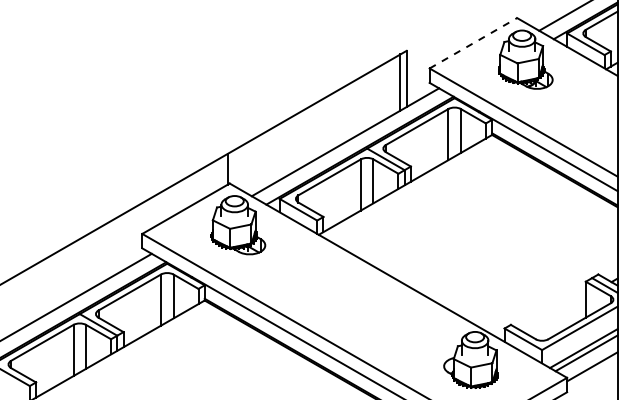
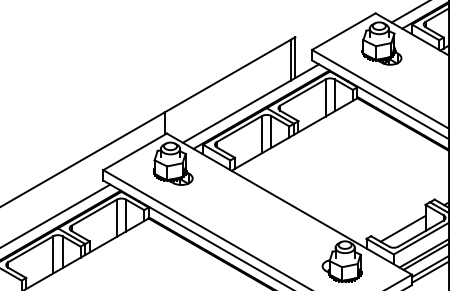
line: (473, 43) -> (343, 31), dashed -> solid
line: (554, 314) -> (402, 228), added
line: (592, 374) -> (430, 272), added

